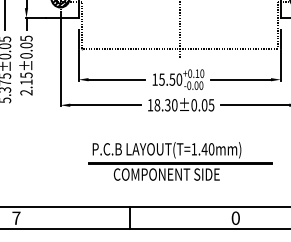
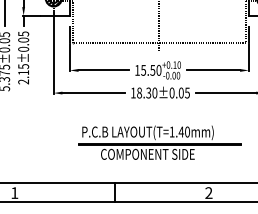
text: (16, 217) -> (14, 192), 7 -> 1
text: (235, 217) -> (208, 192), 0 -> 2

